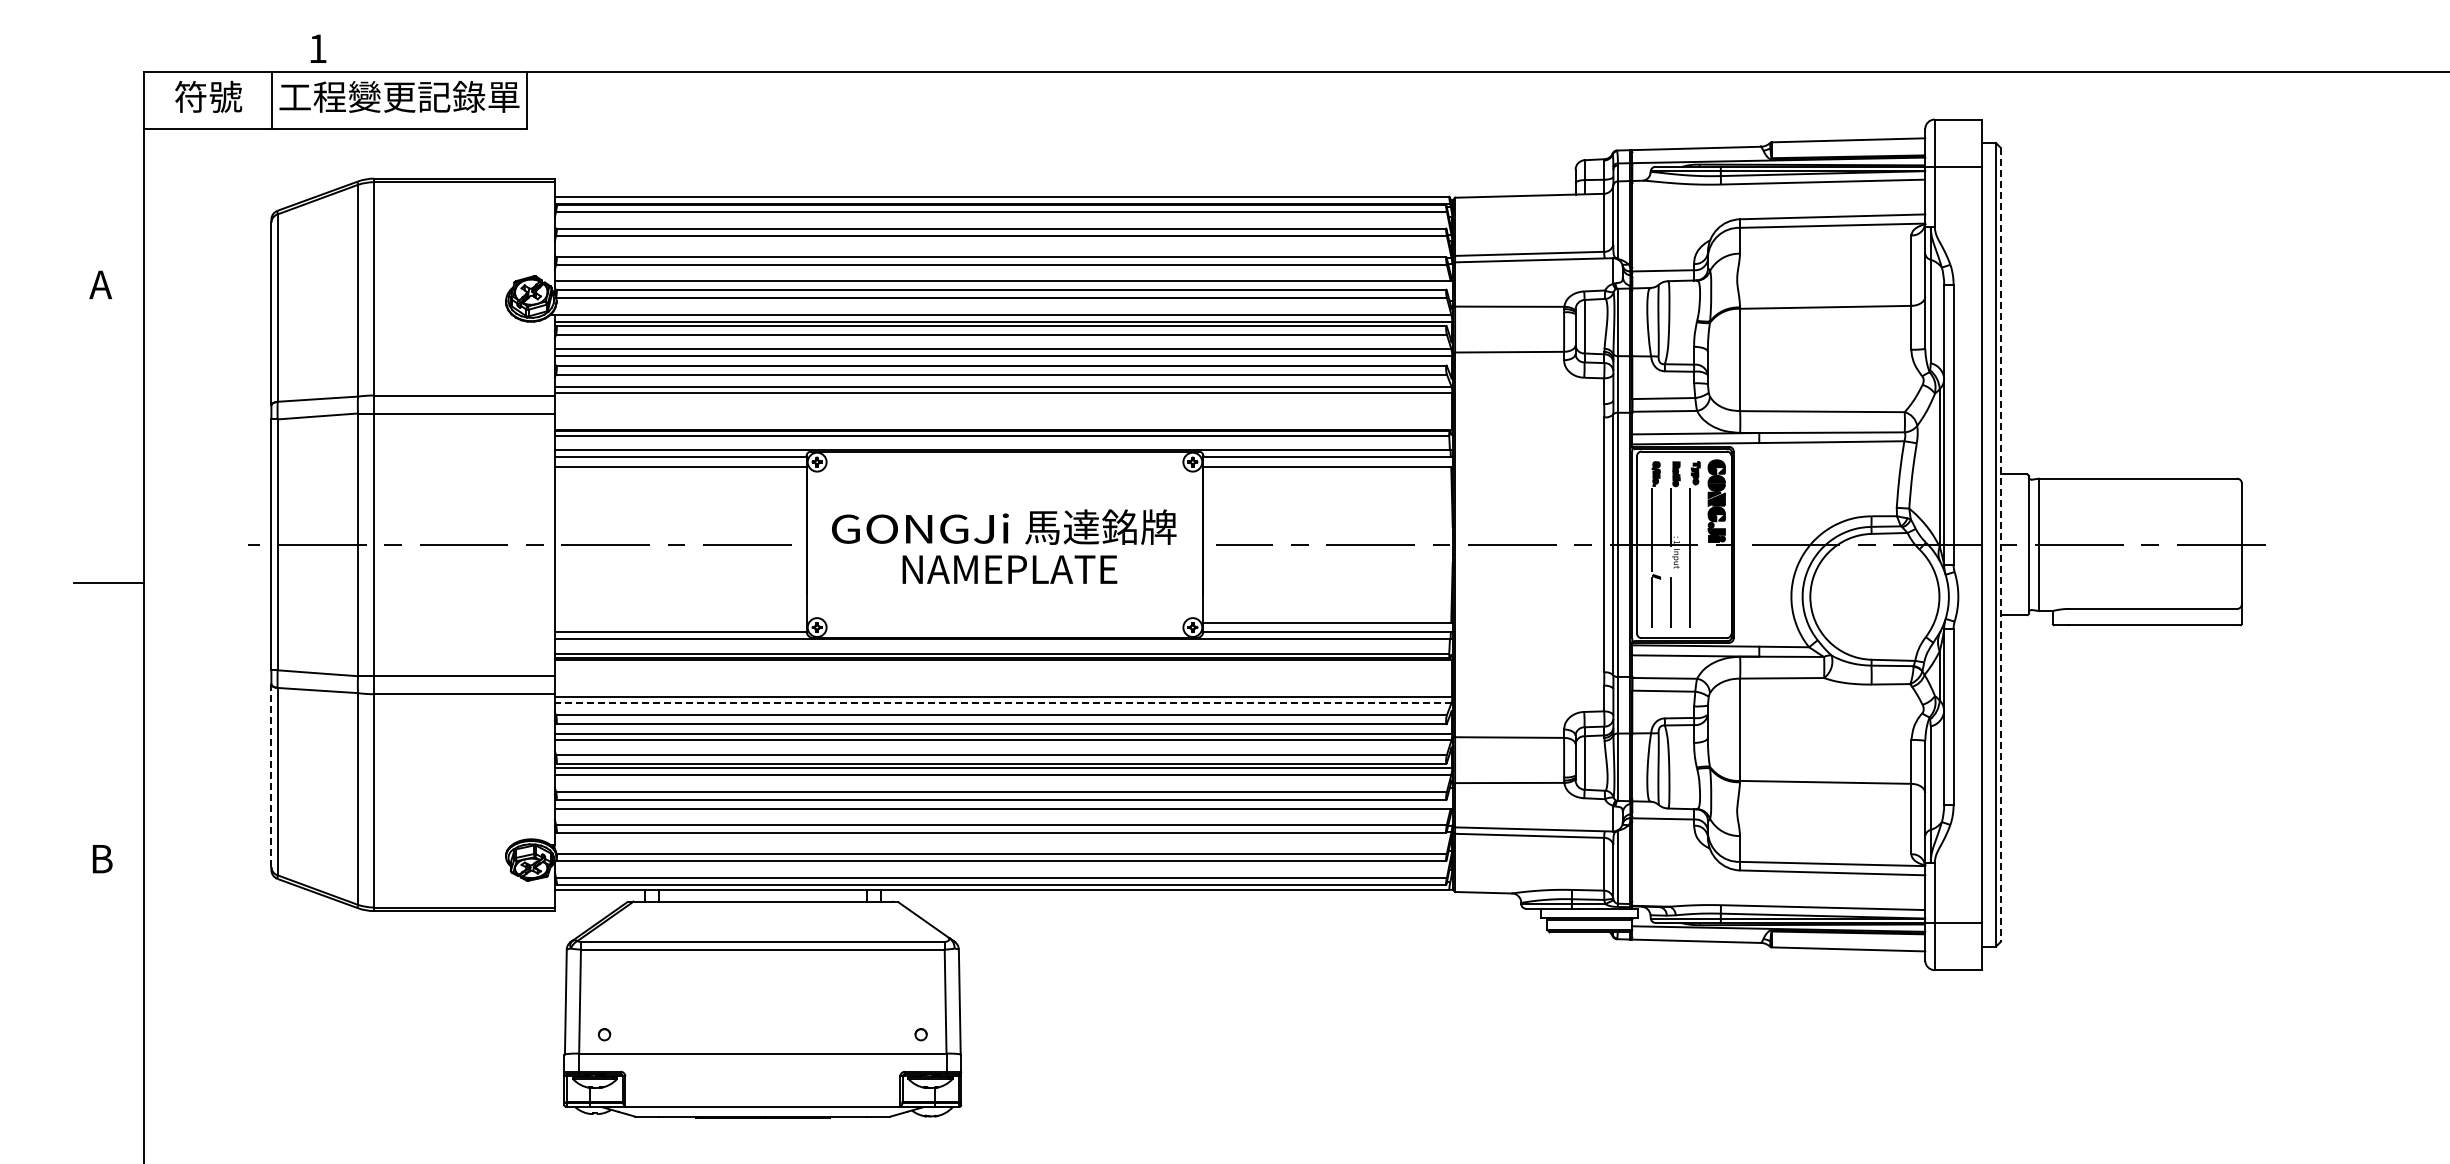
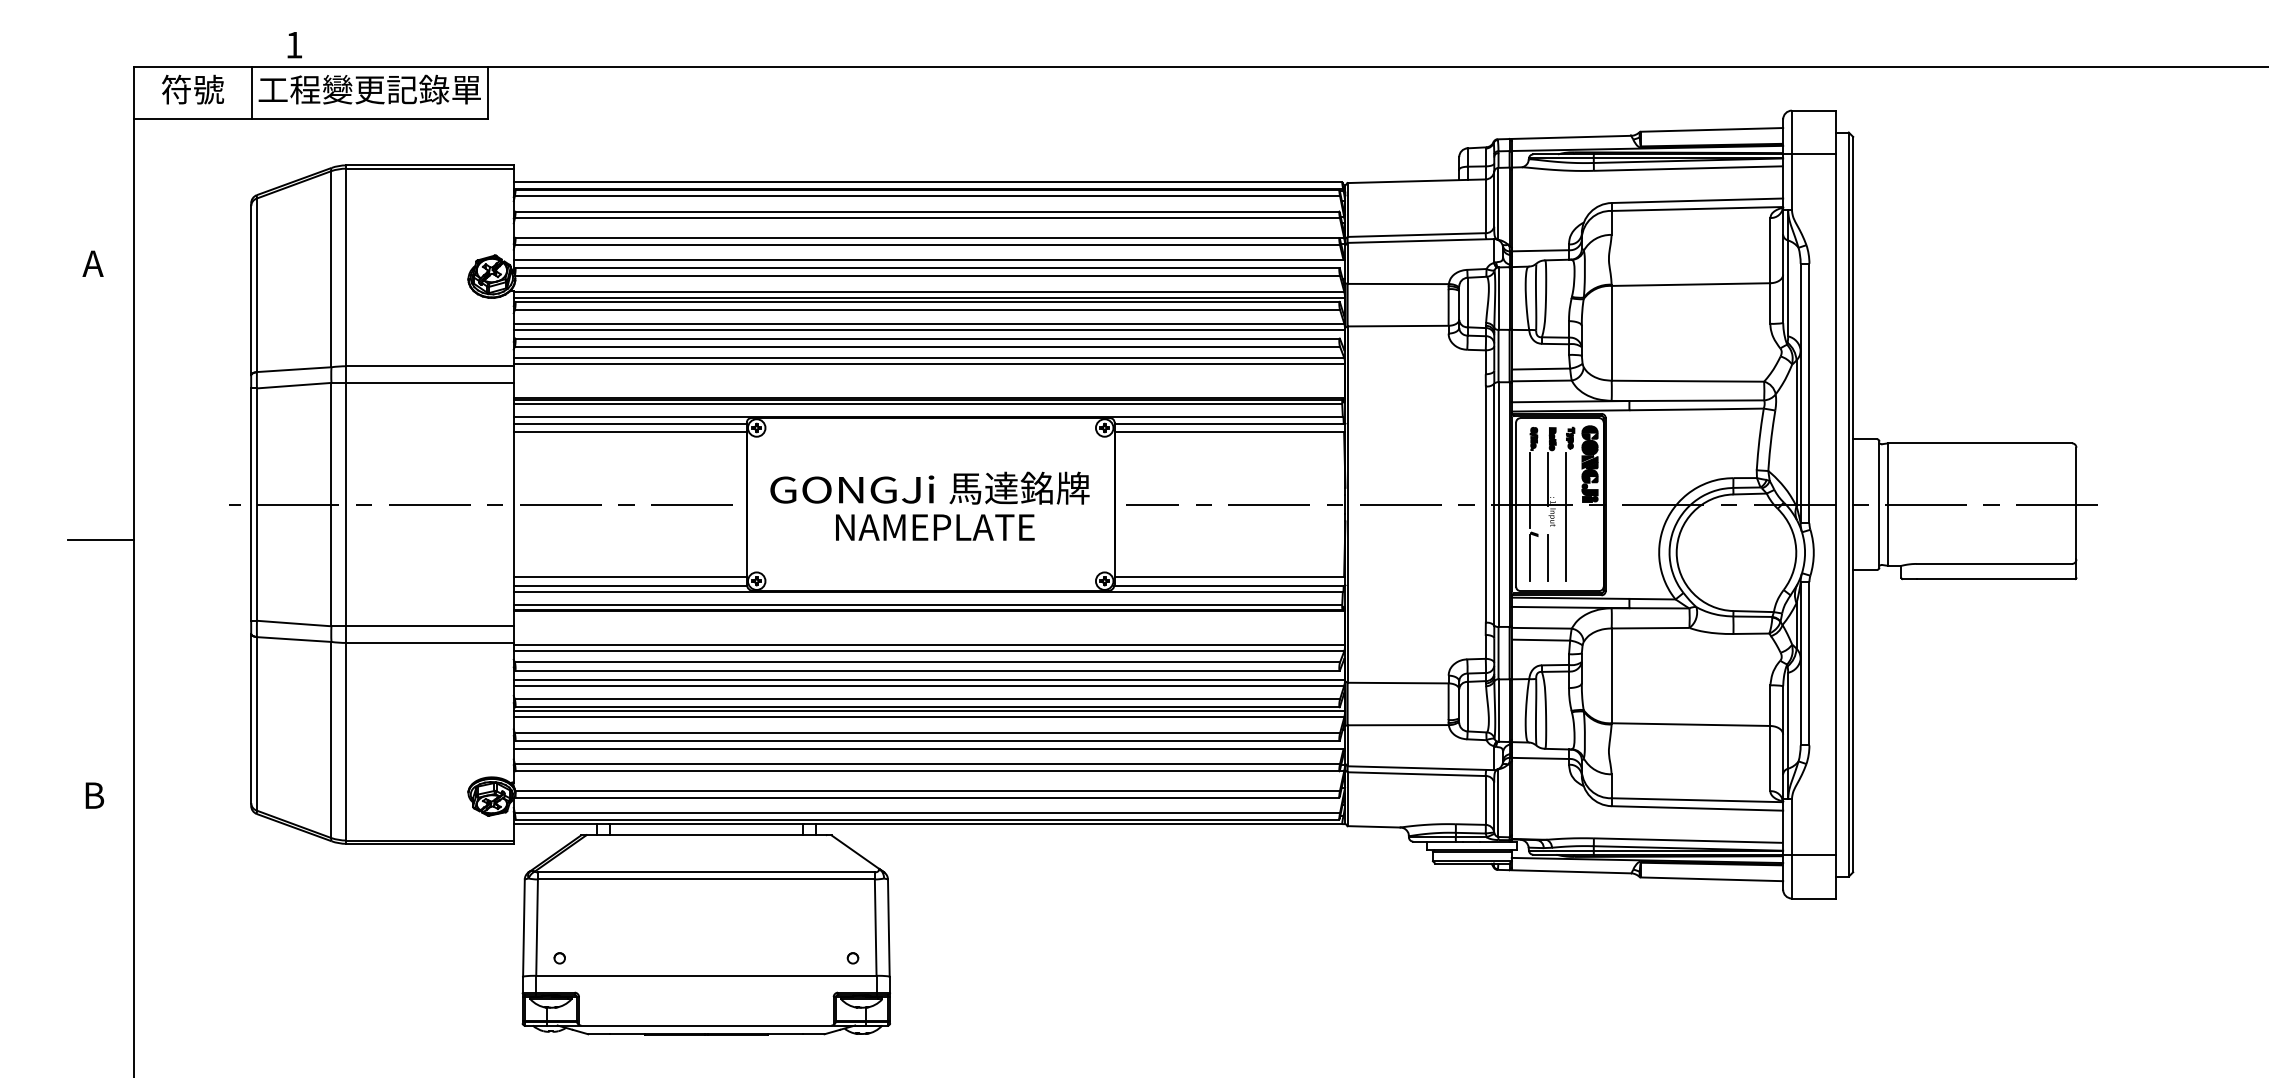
line: (2000, 544) -> (1852, 504), dashed -> solid
line: (680, 622) -> (630, 576), added
line: (1002, 703) -> (928, 651), dashed -> solid
line: (271, 775) -> (251, 718), dashed -> solid

